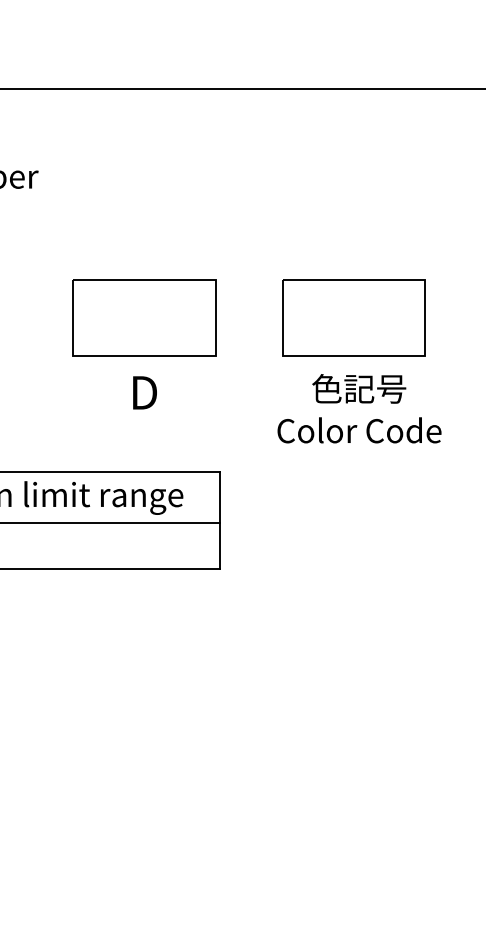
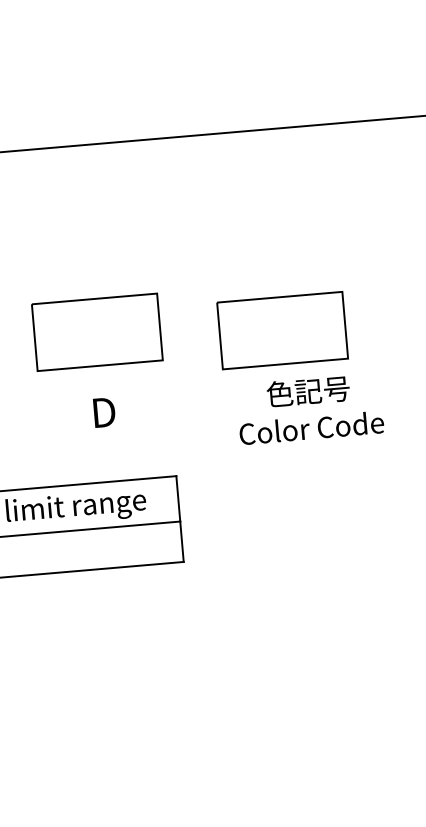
part: (144, 317) -> (97, 332), moved
text: (359, 408) -> (310, 408), moved

